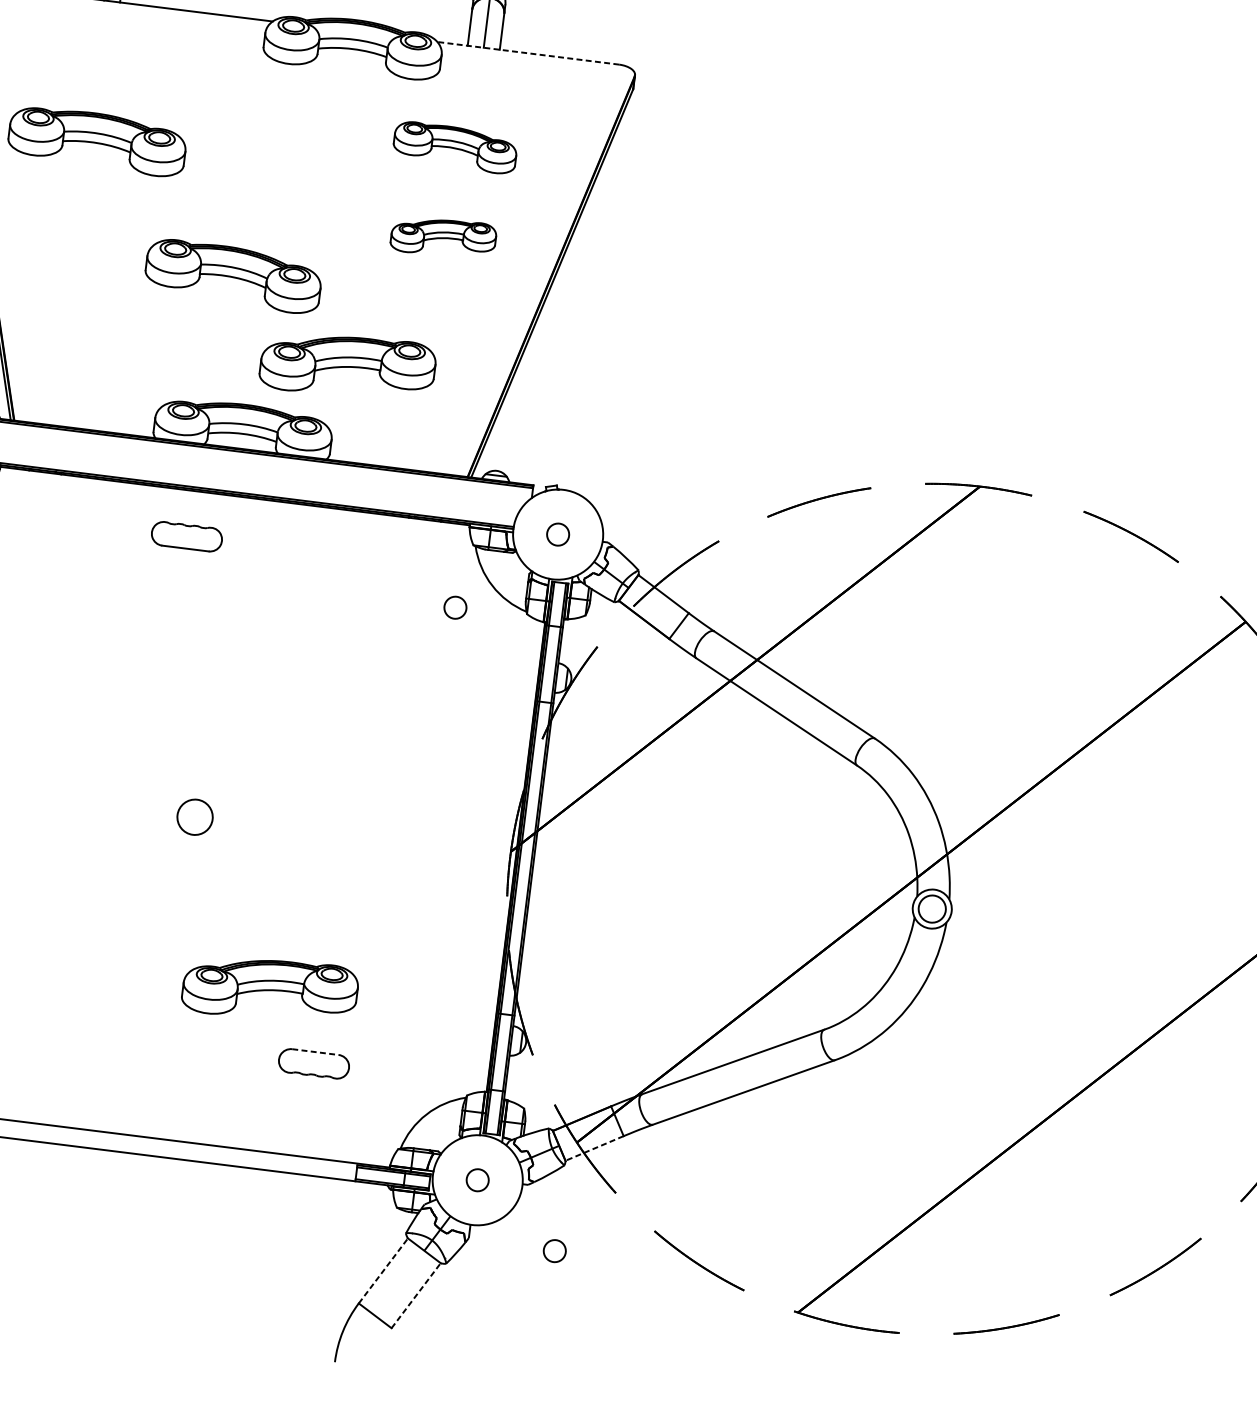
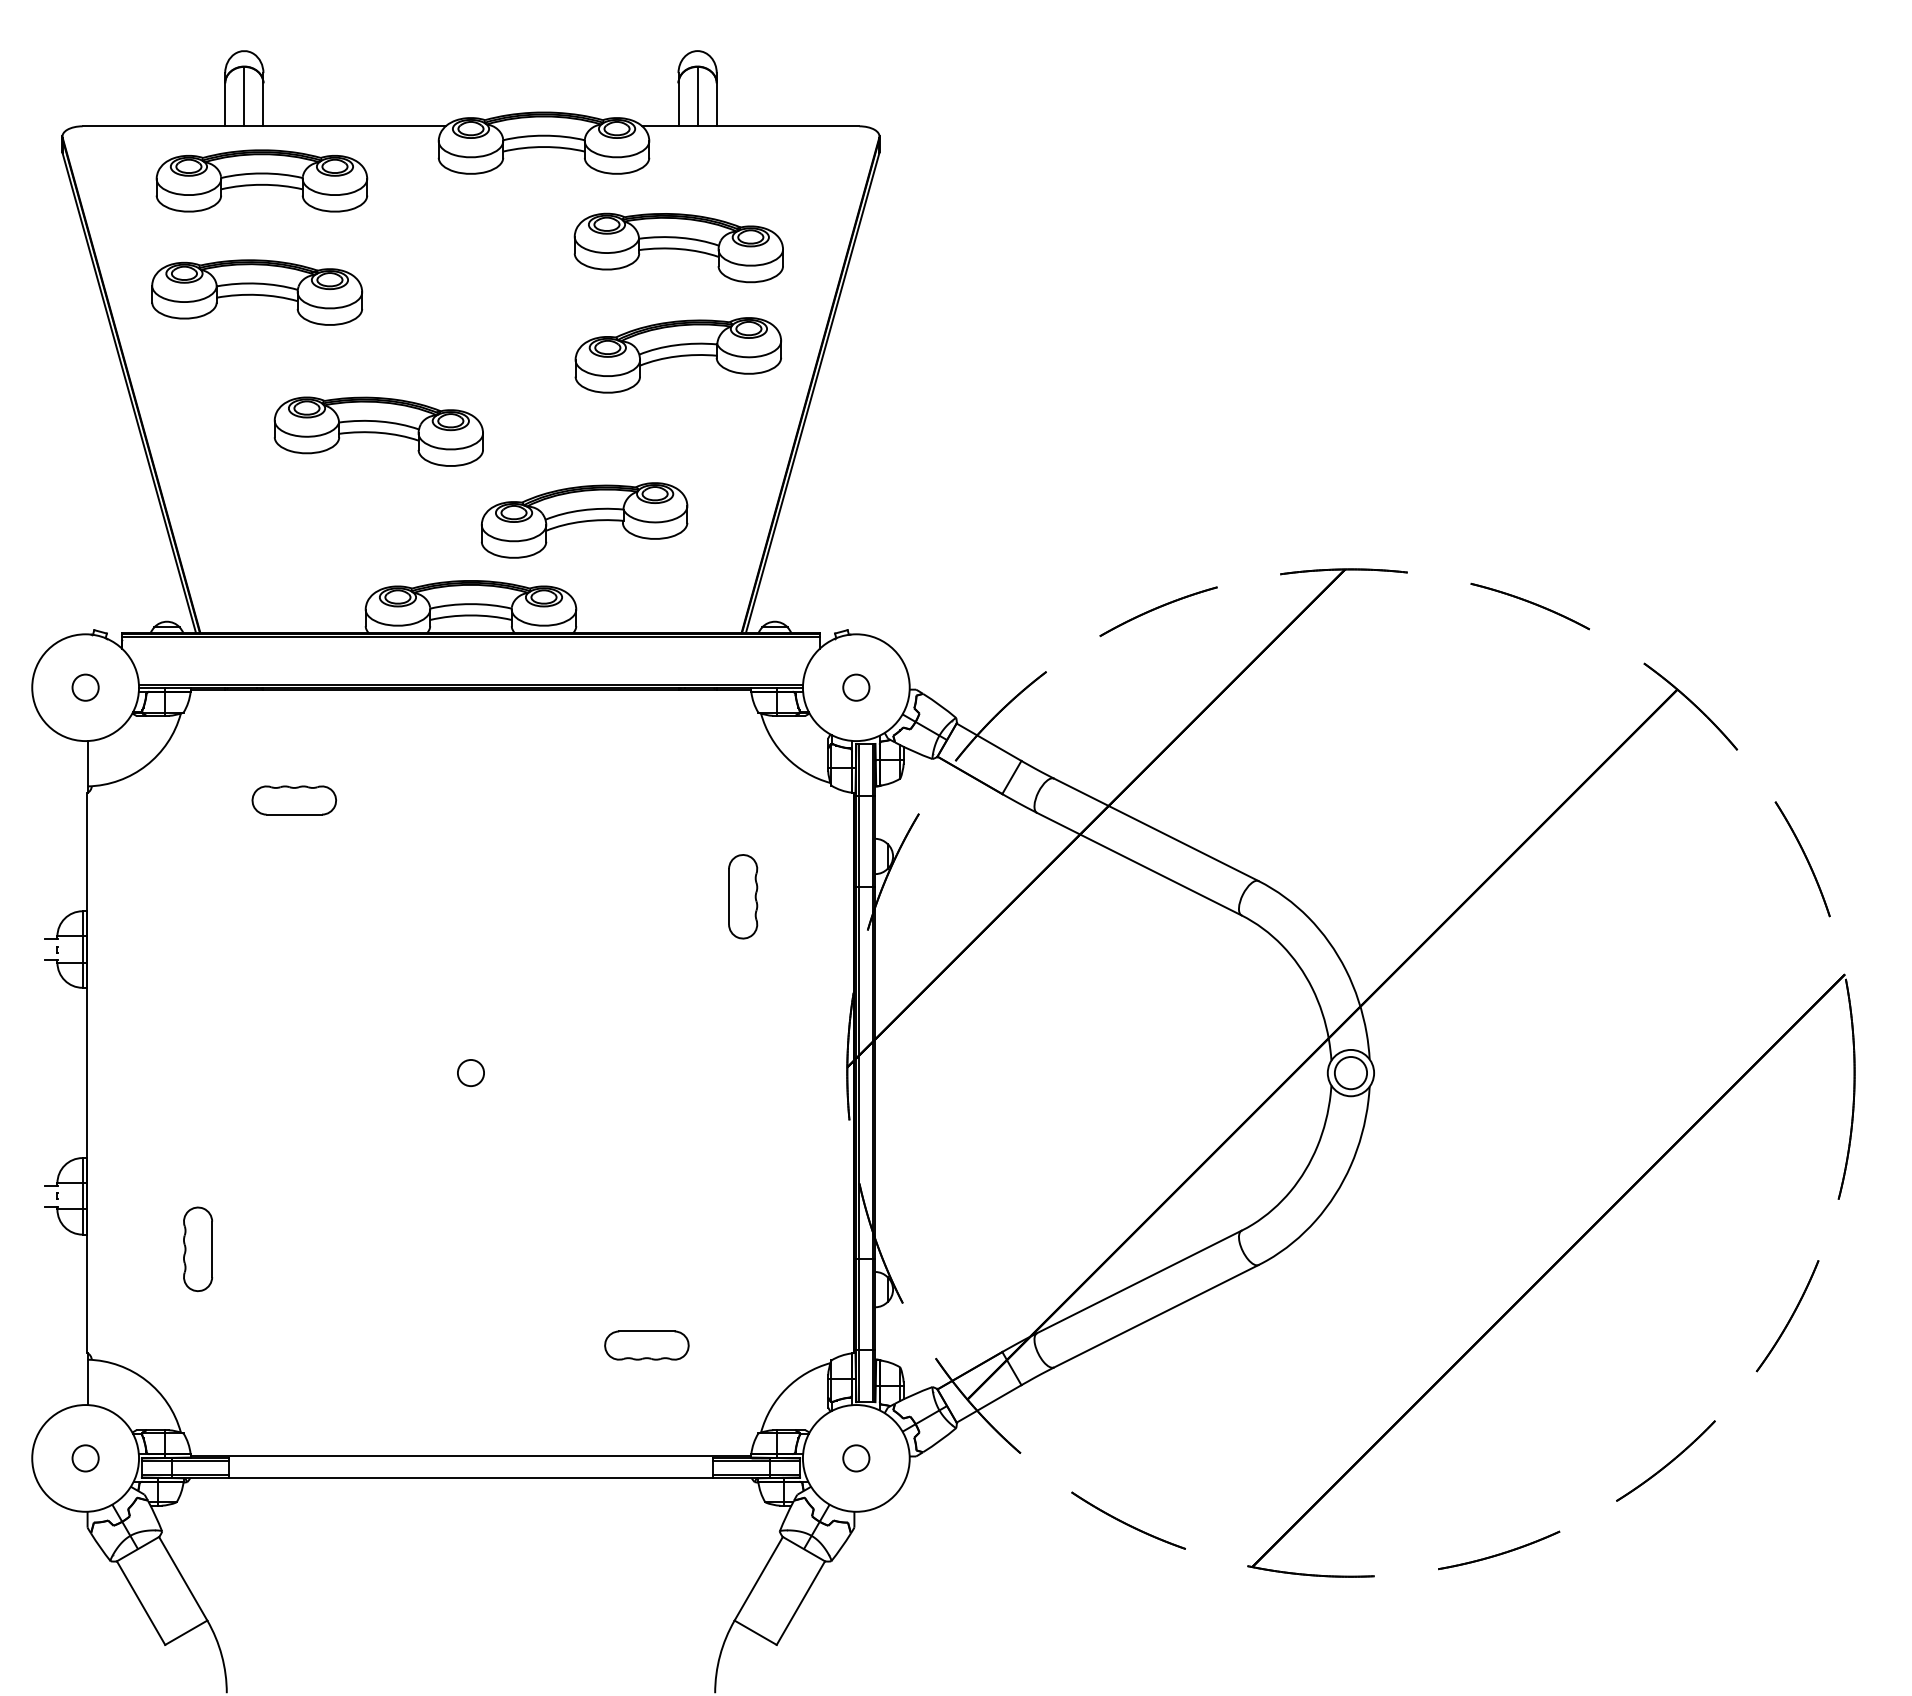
part: (112, 47) -> (261, 180), added
line: (528, 53) -> (750, 126), dashed -> solid
part: (455, 147) -> (678, 247), size x1.43
part: (442, 237) -> (677, 355), size x1.67
part: (233, 276) -> (378, 431), moved
part: (187, 536) -> (294, 800), moved
circle: (455, 607) -> (746, 788), removed
part: (441, 697) -> (743, 896), added
circle: (194, 816) -> (470, 1072), size x0.62
part: (270, 989) -> (584, 1264), removed
line: (315, 1052) -> (646, 1331), dashed -> solid
line: (594, 1148) -> (988, 1404), dashed -> solid
circle: (554, 1251) -> (957, 1530), removed
line: (384, 1270) -> (759, 1578), dashed -> solid
line: (416, 1295) -> (801, 1602), dashed -> solid

